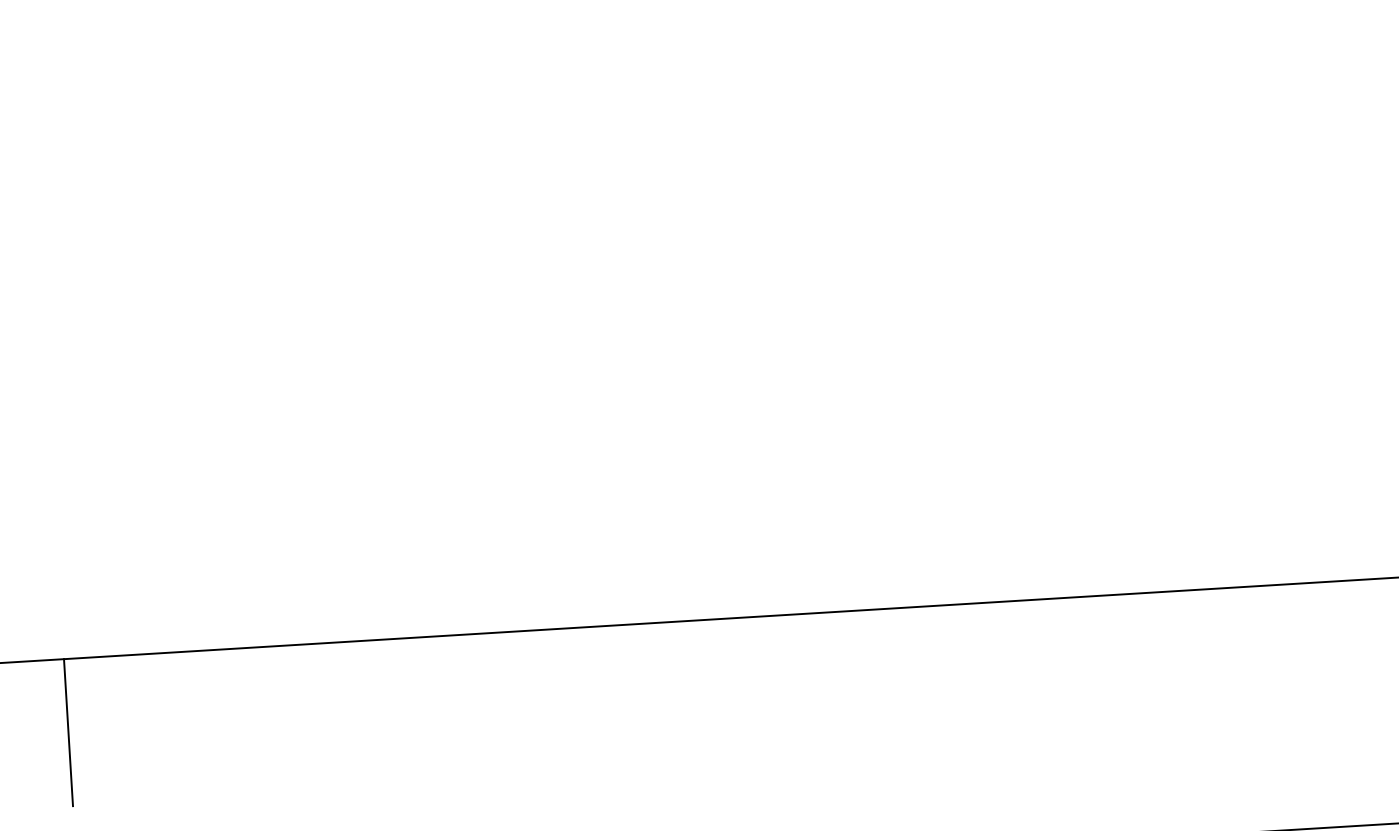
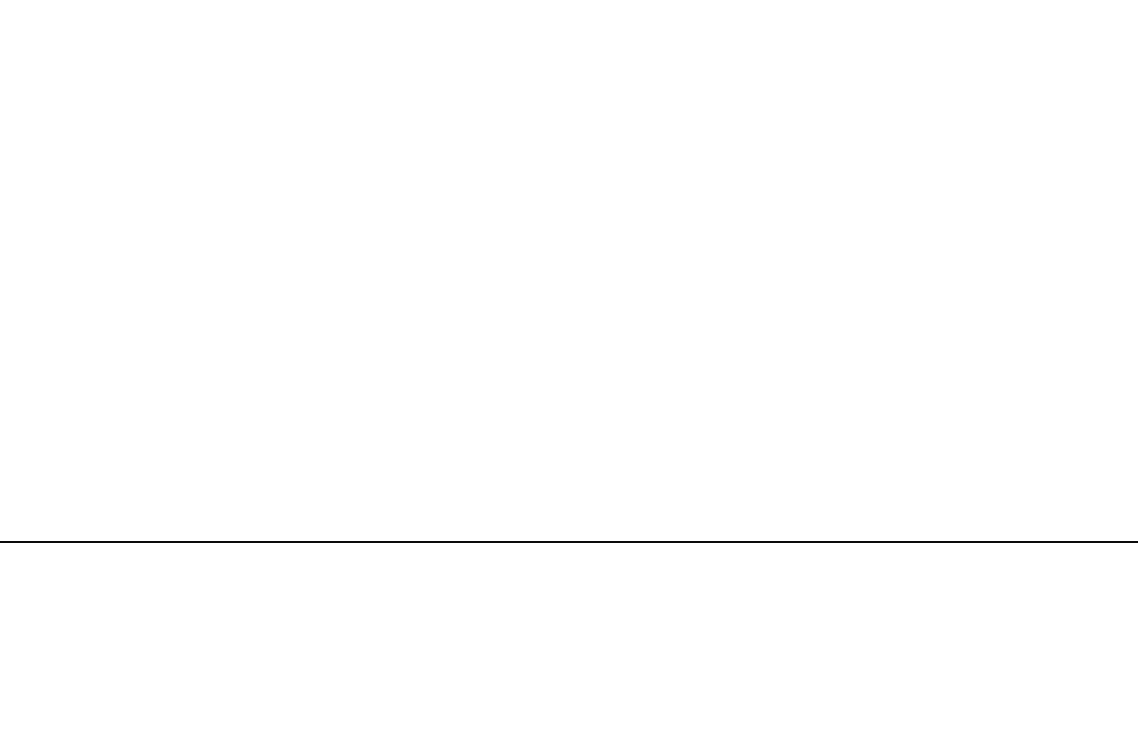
line: (68, 733) -> (144, 600), removed

